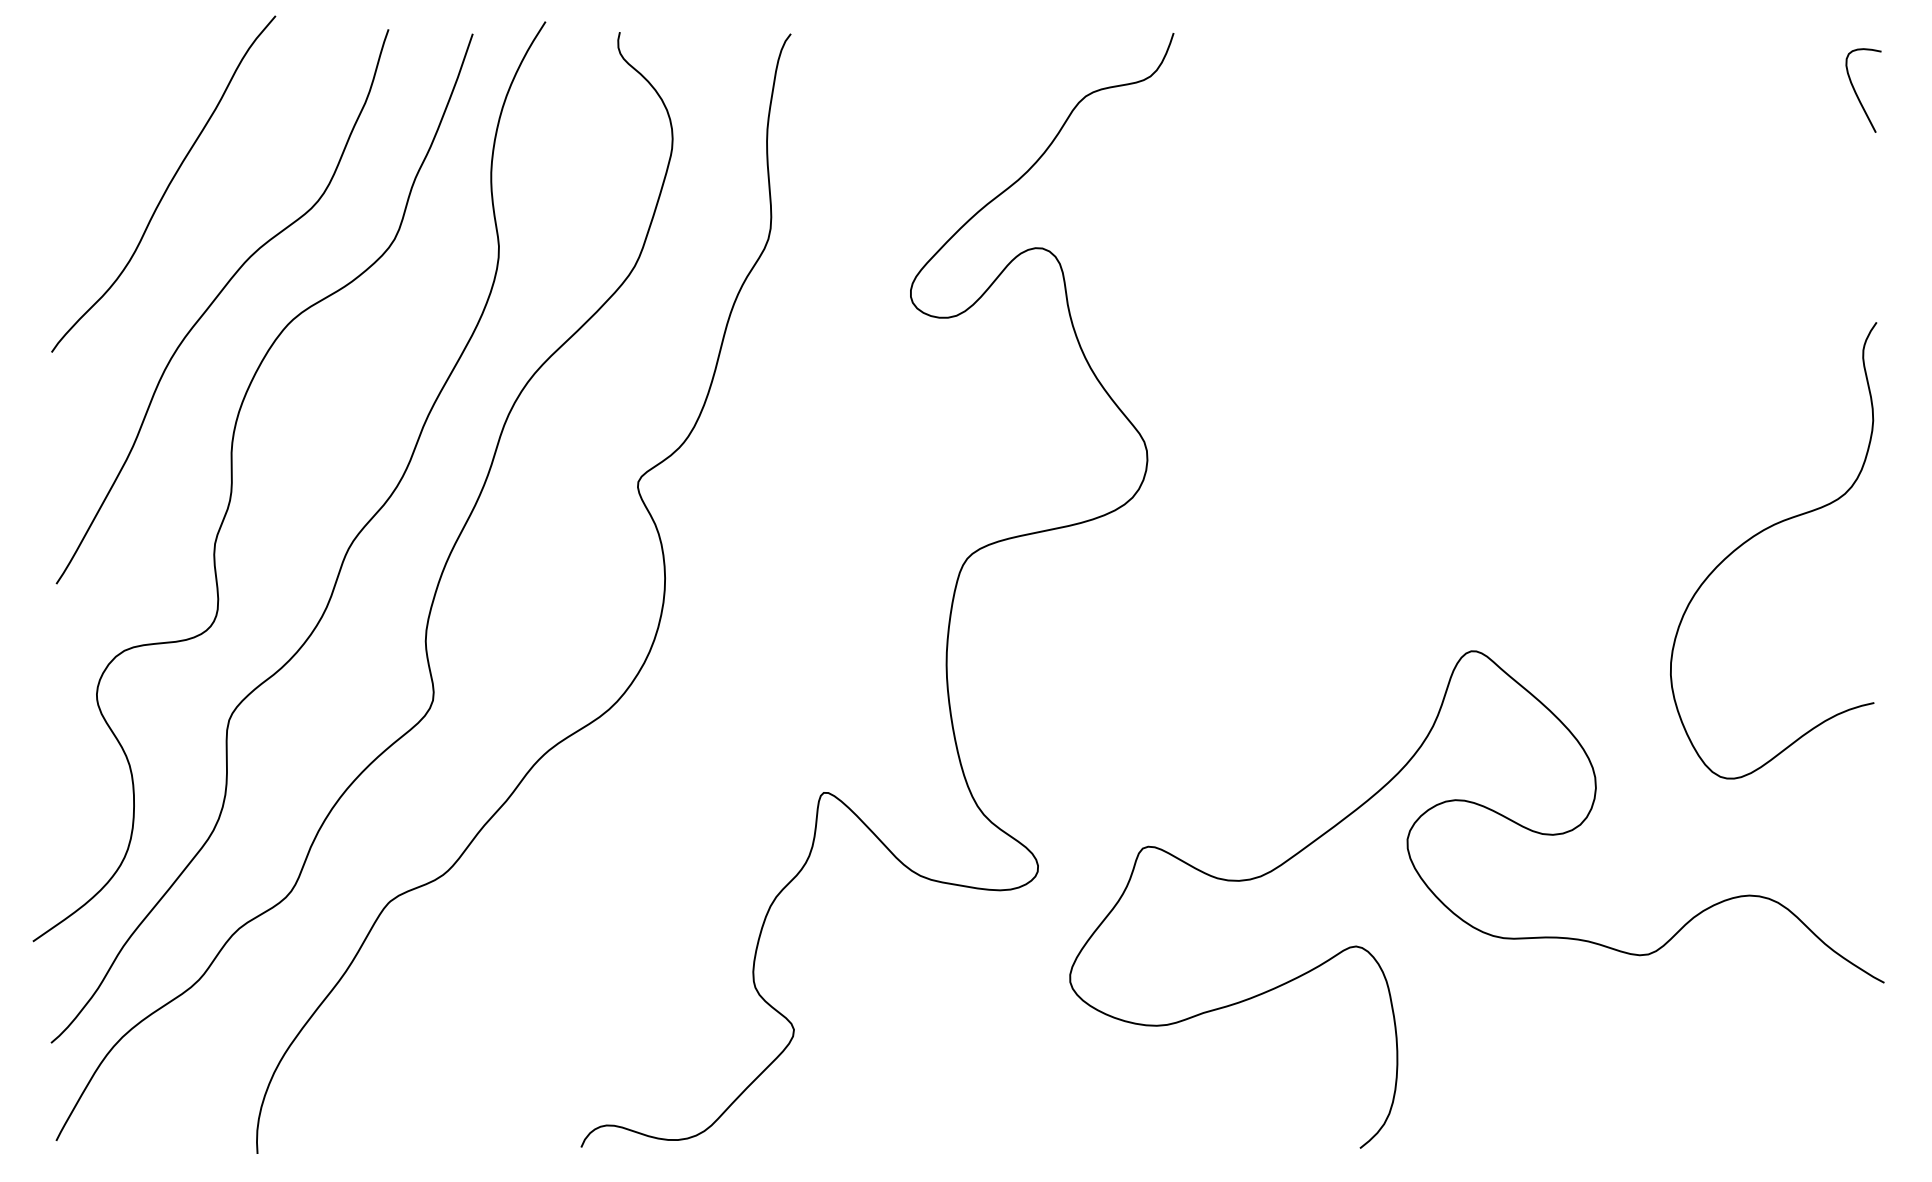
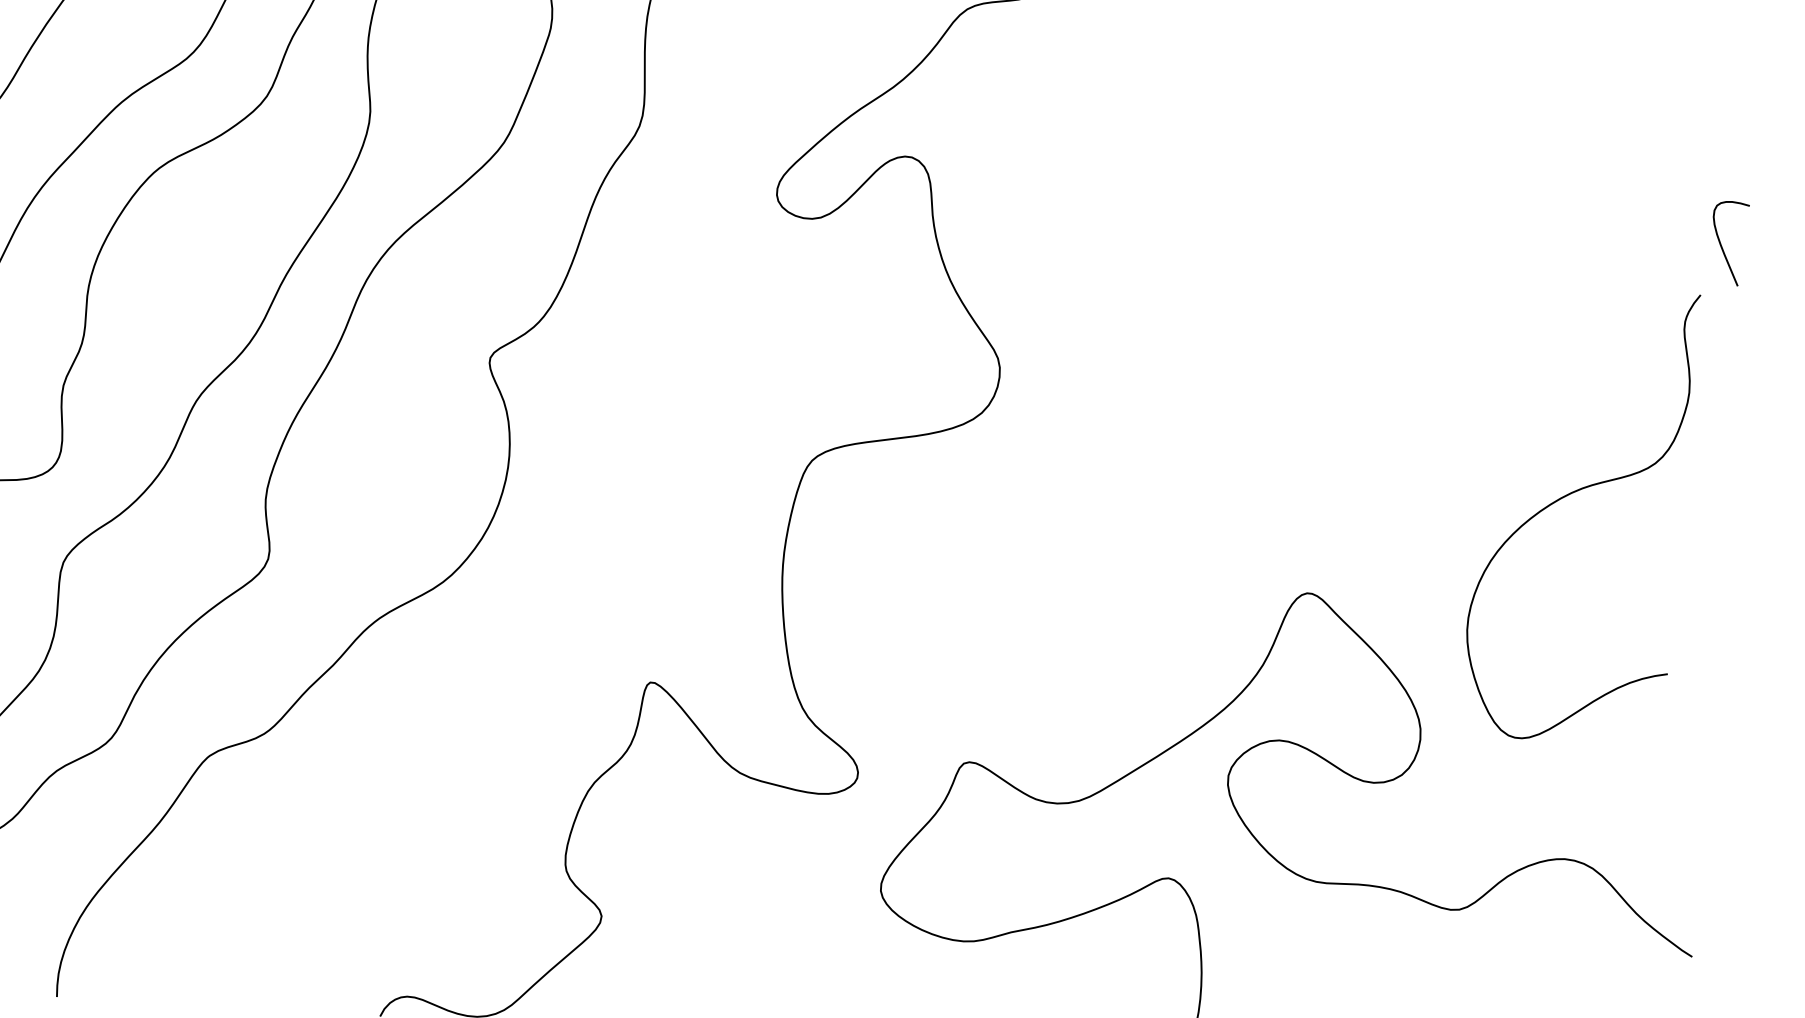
curve: (1857, 94) -> (1722, 246), moved
curve: (1760, 533) -> (1567, 496), moved

